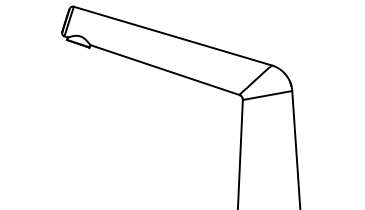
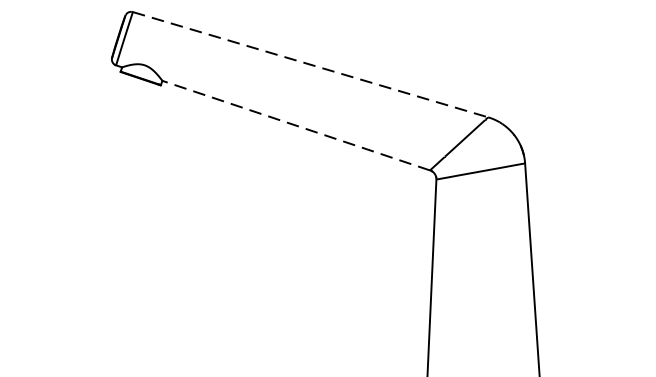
line: (173, 36) -> (311, 65), solid -> dashed
line: (164, 70) -> (295, 126), solid -> dashed

